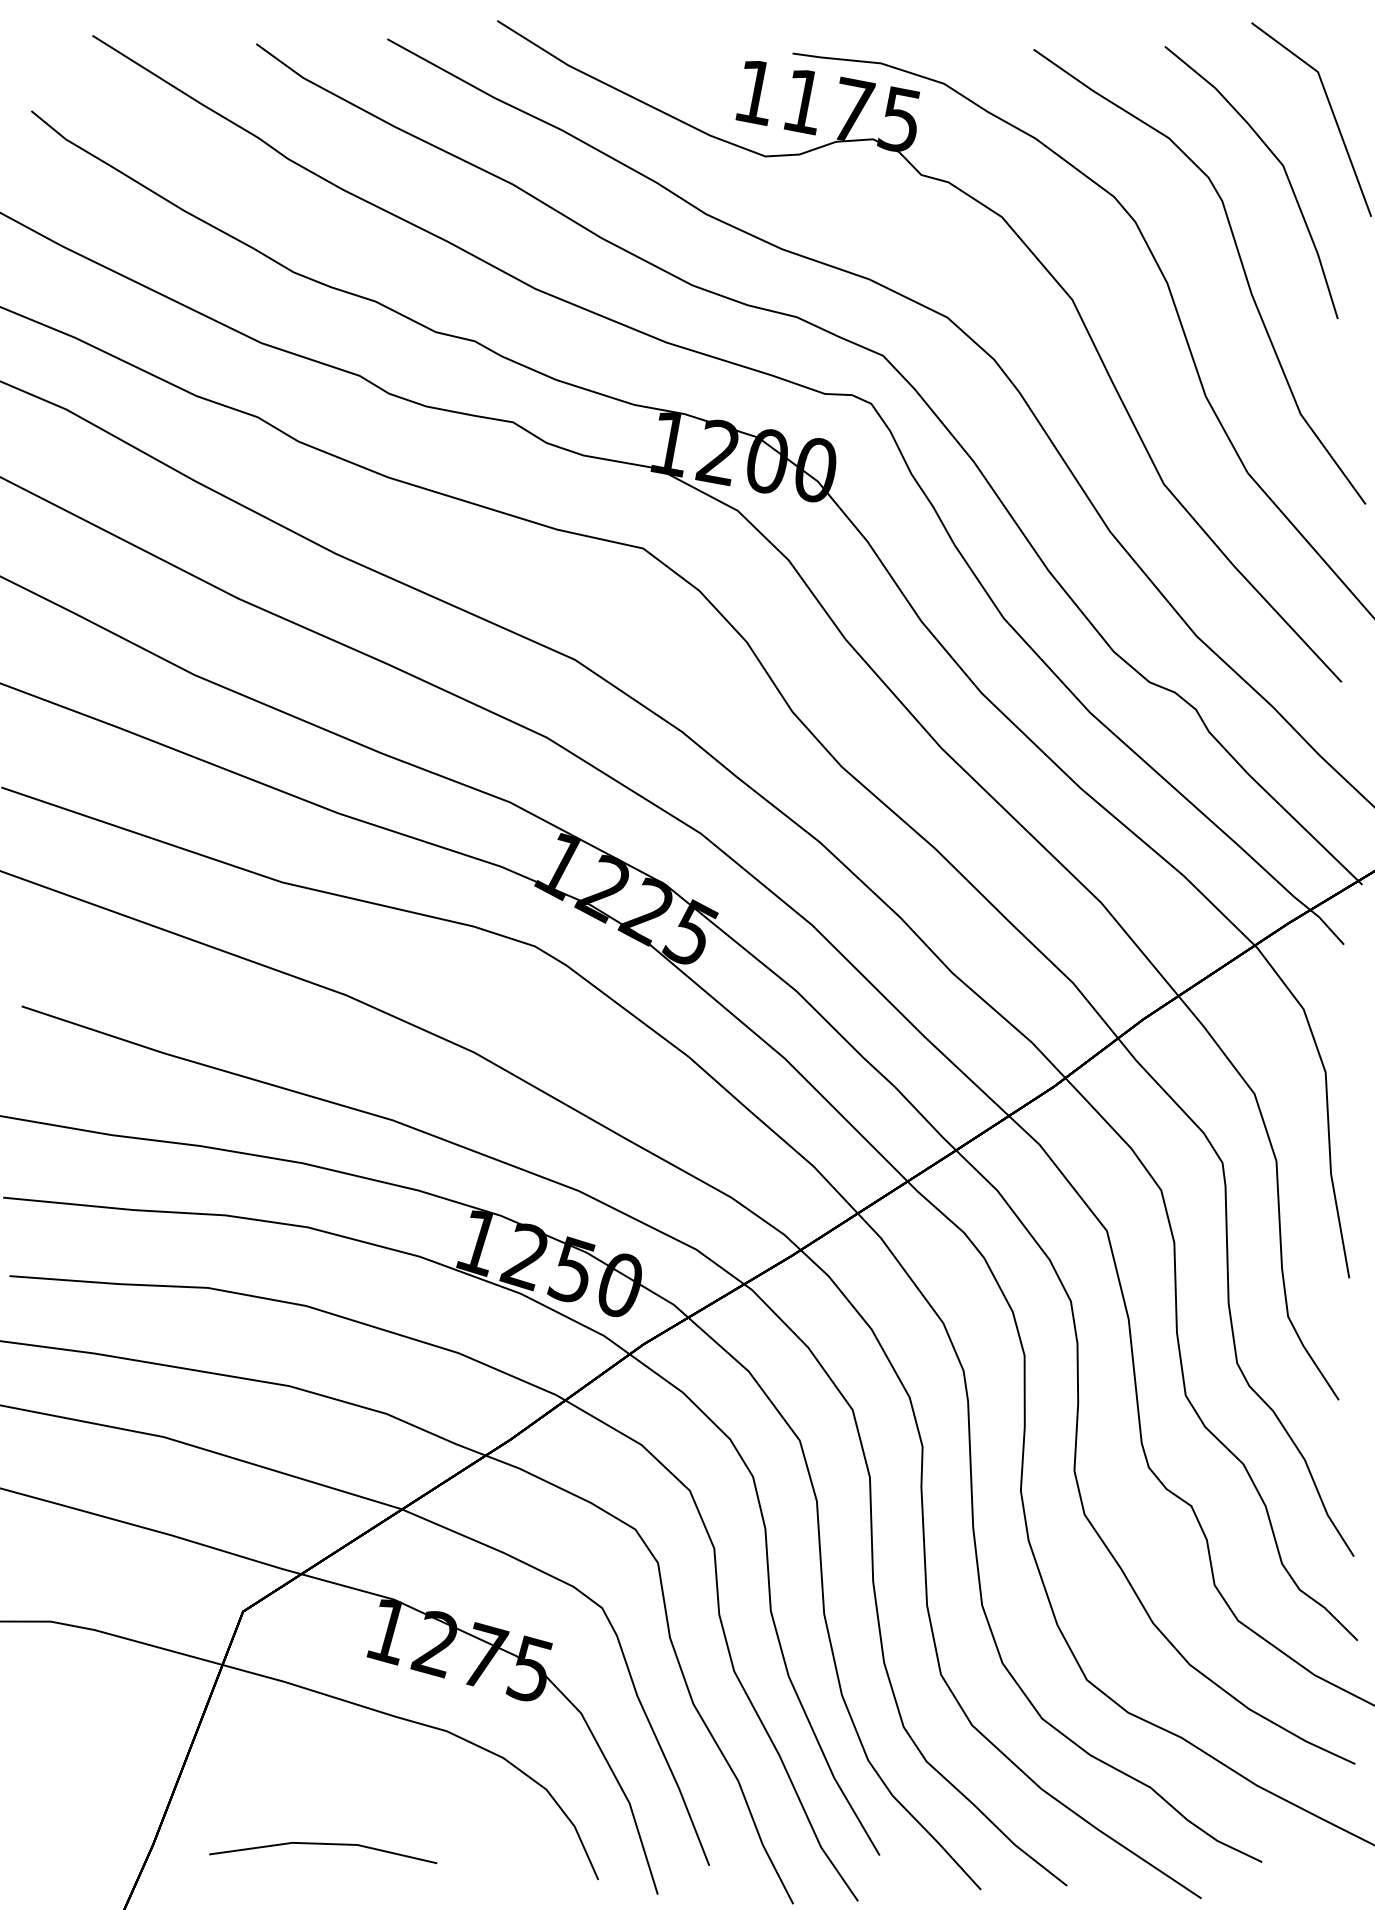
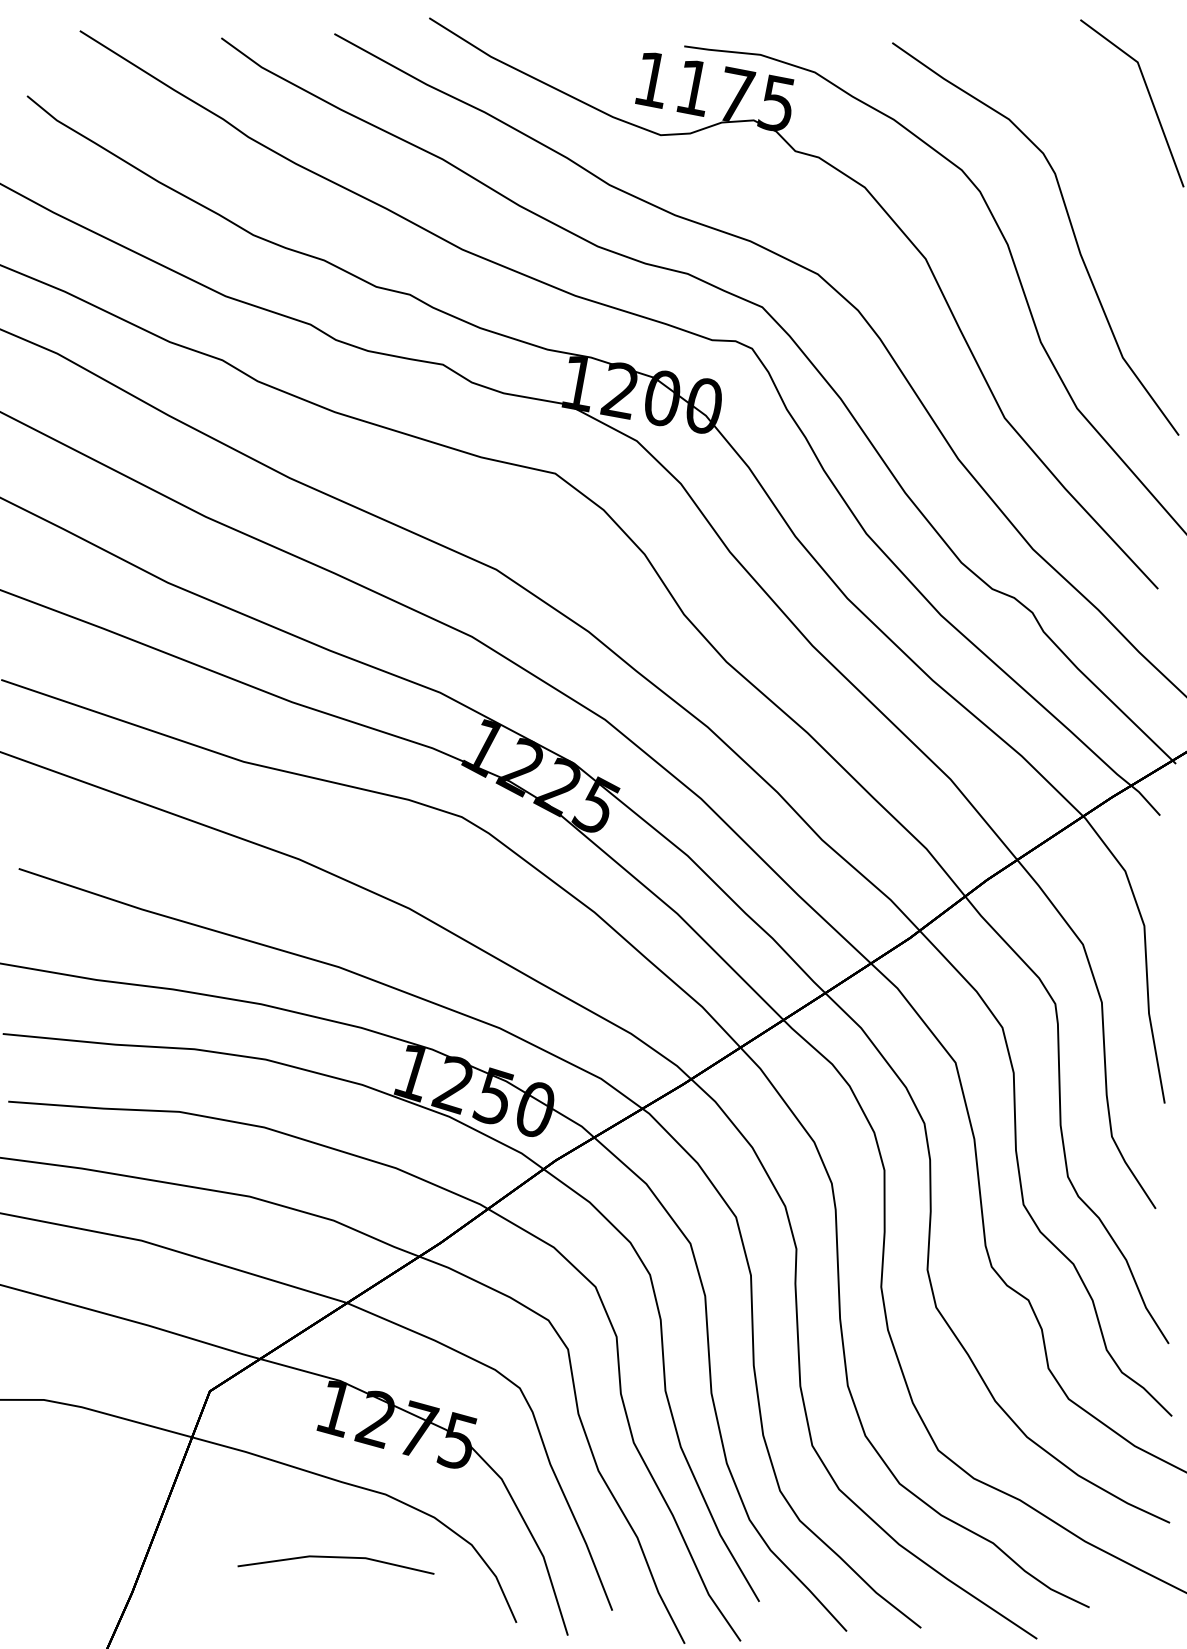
part: (1275, 158) -> (1101, 136), removed
part: (323, 1844) -> (336, 1557), moved

